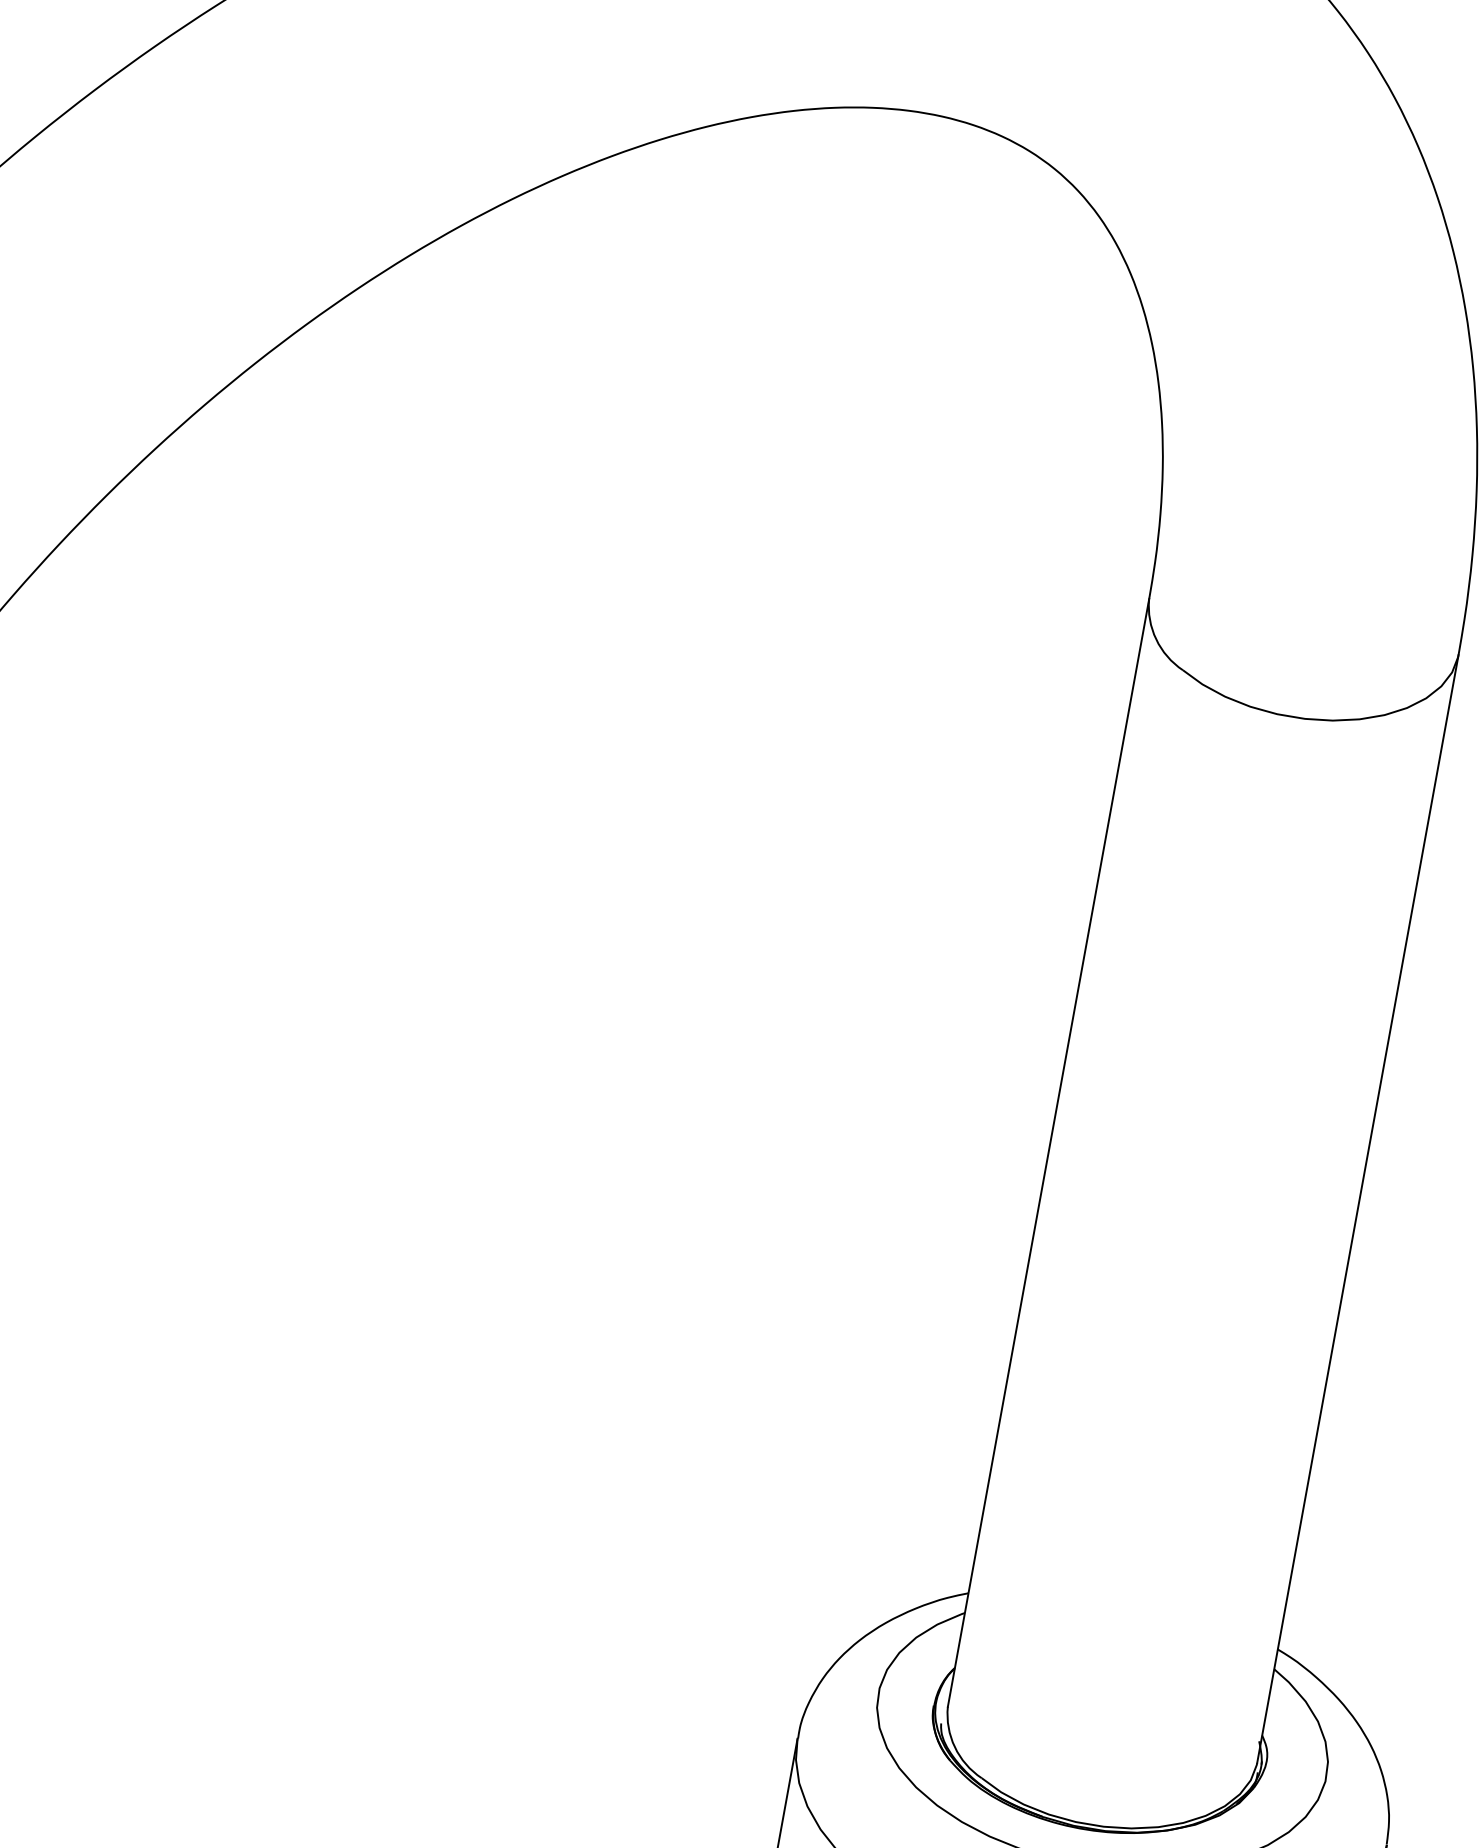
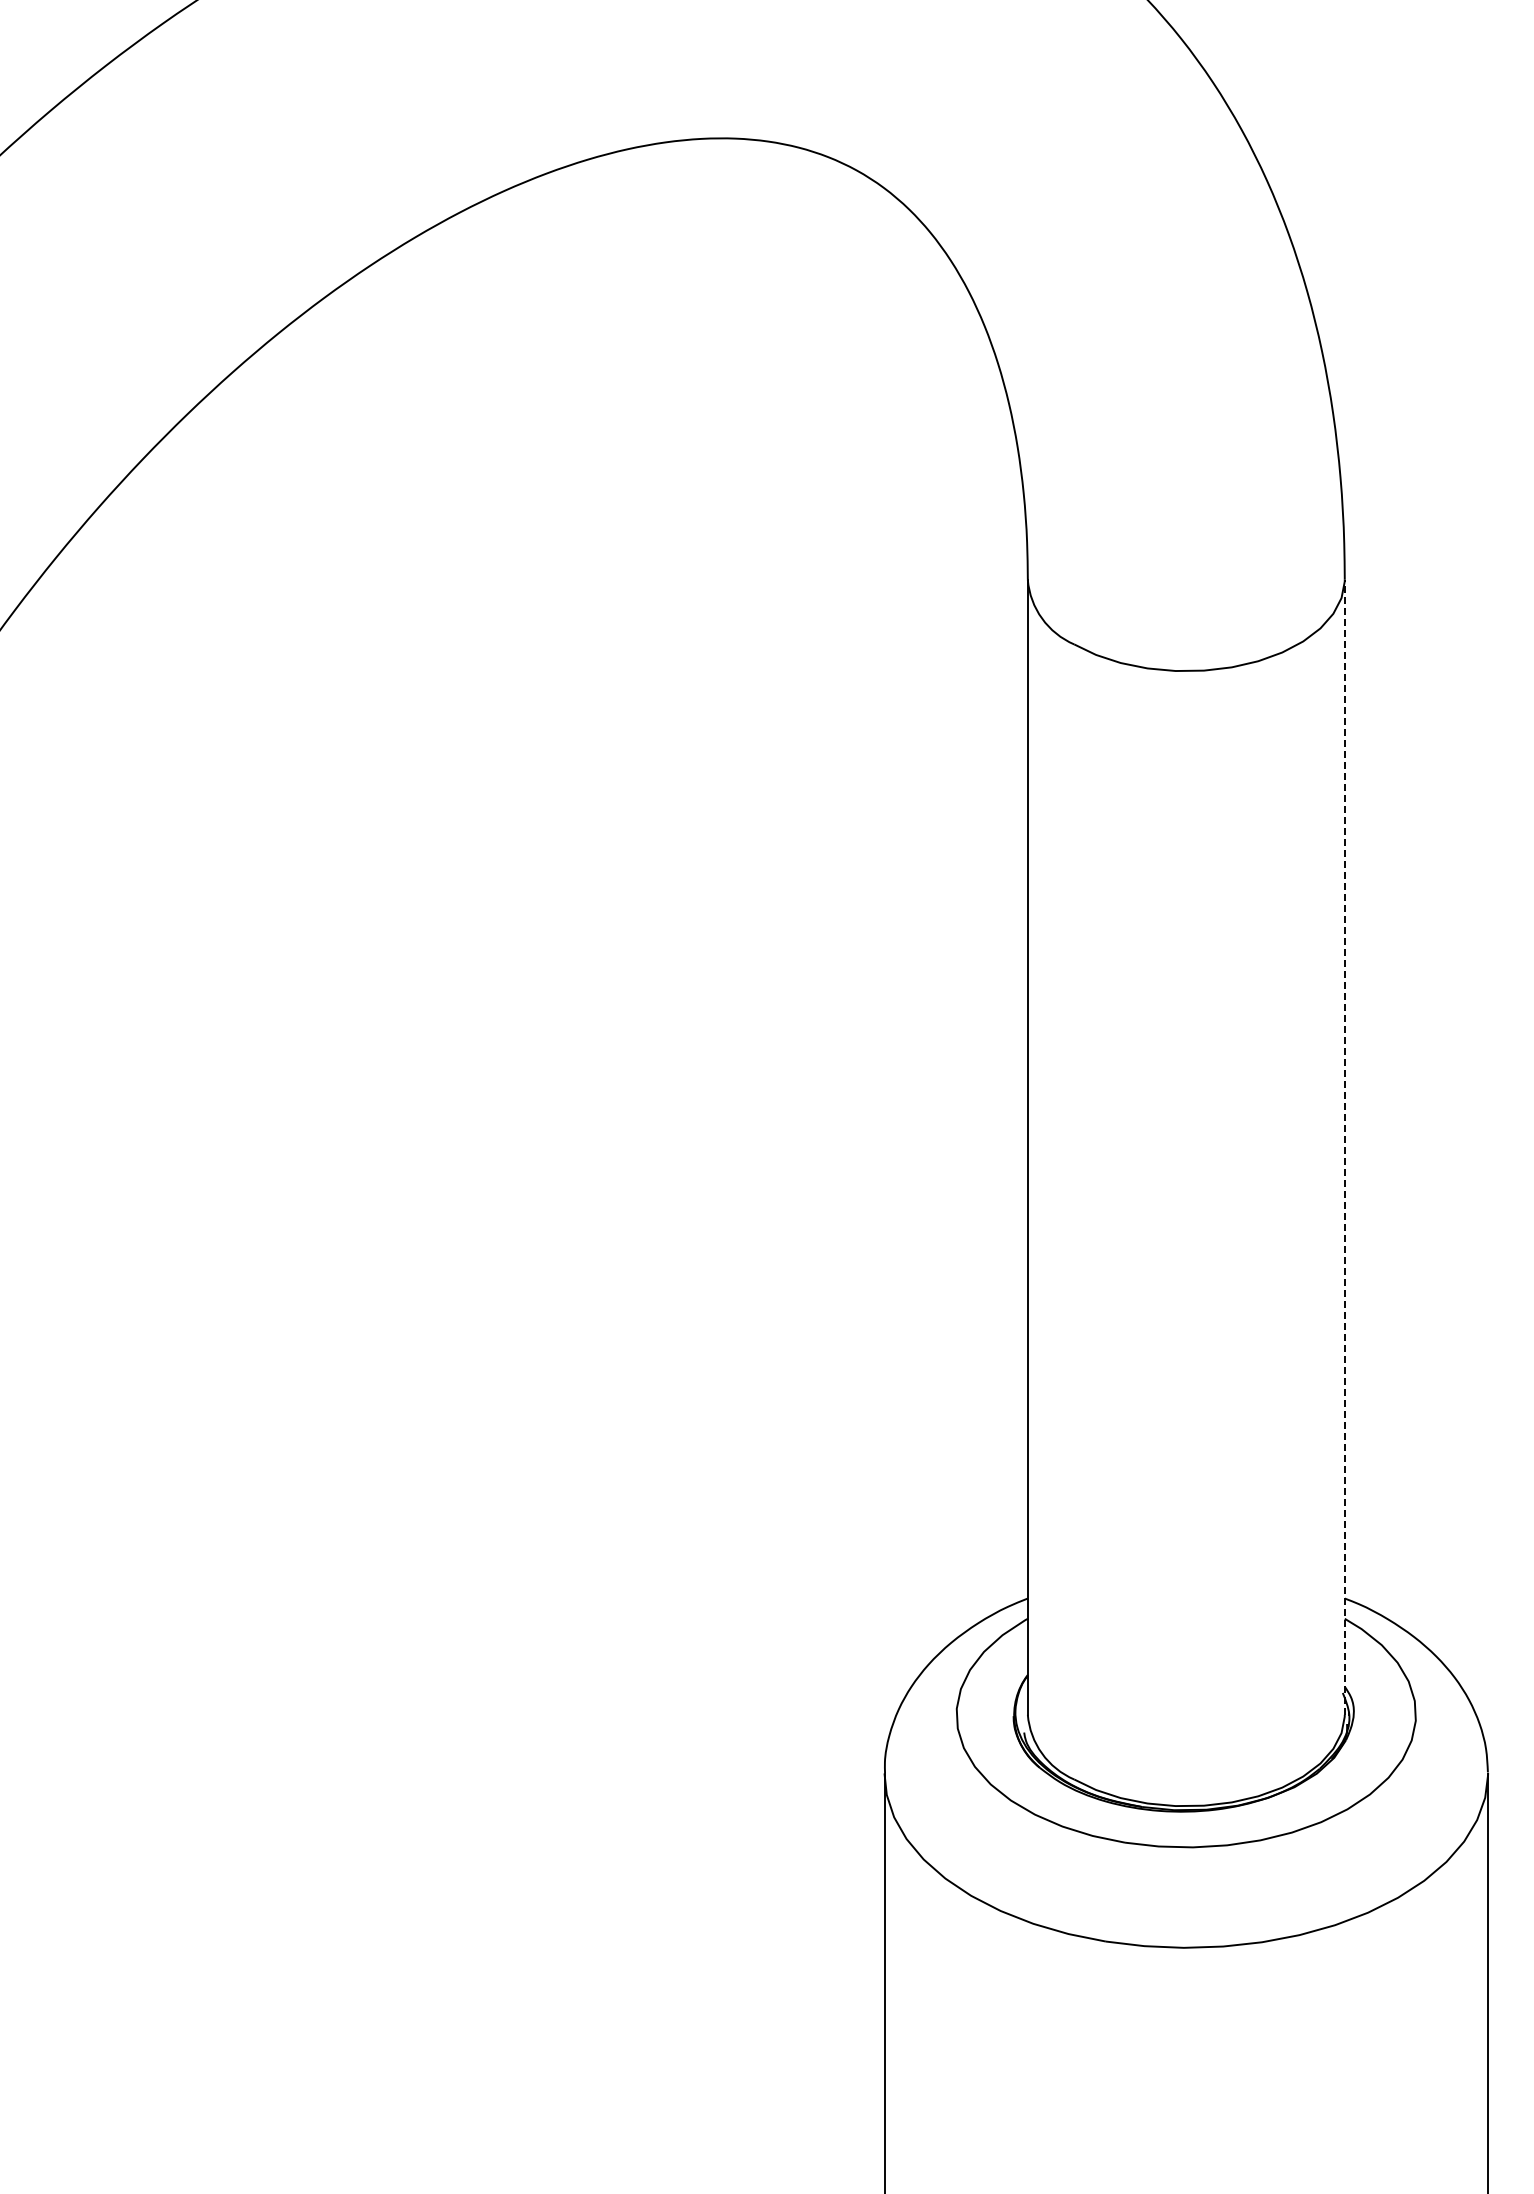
line: (1357, 1209) -> (1344, 1147), solid -> dashed

